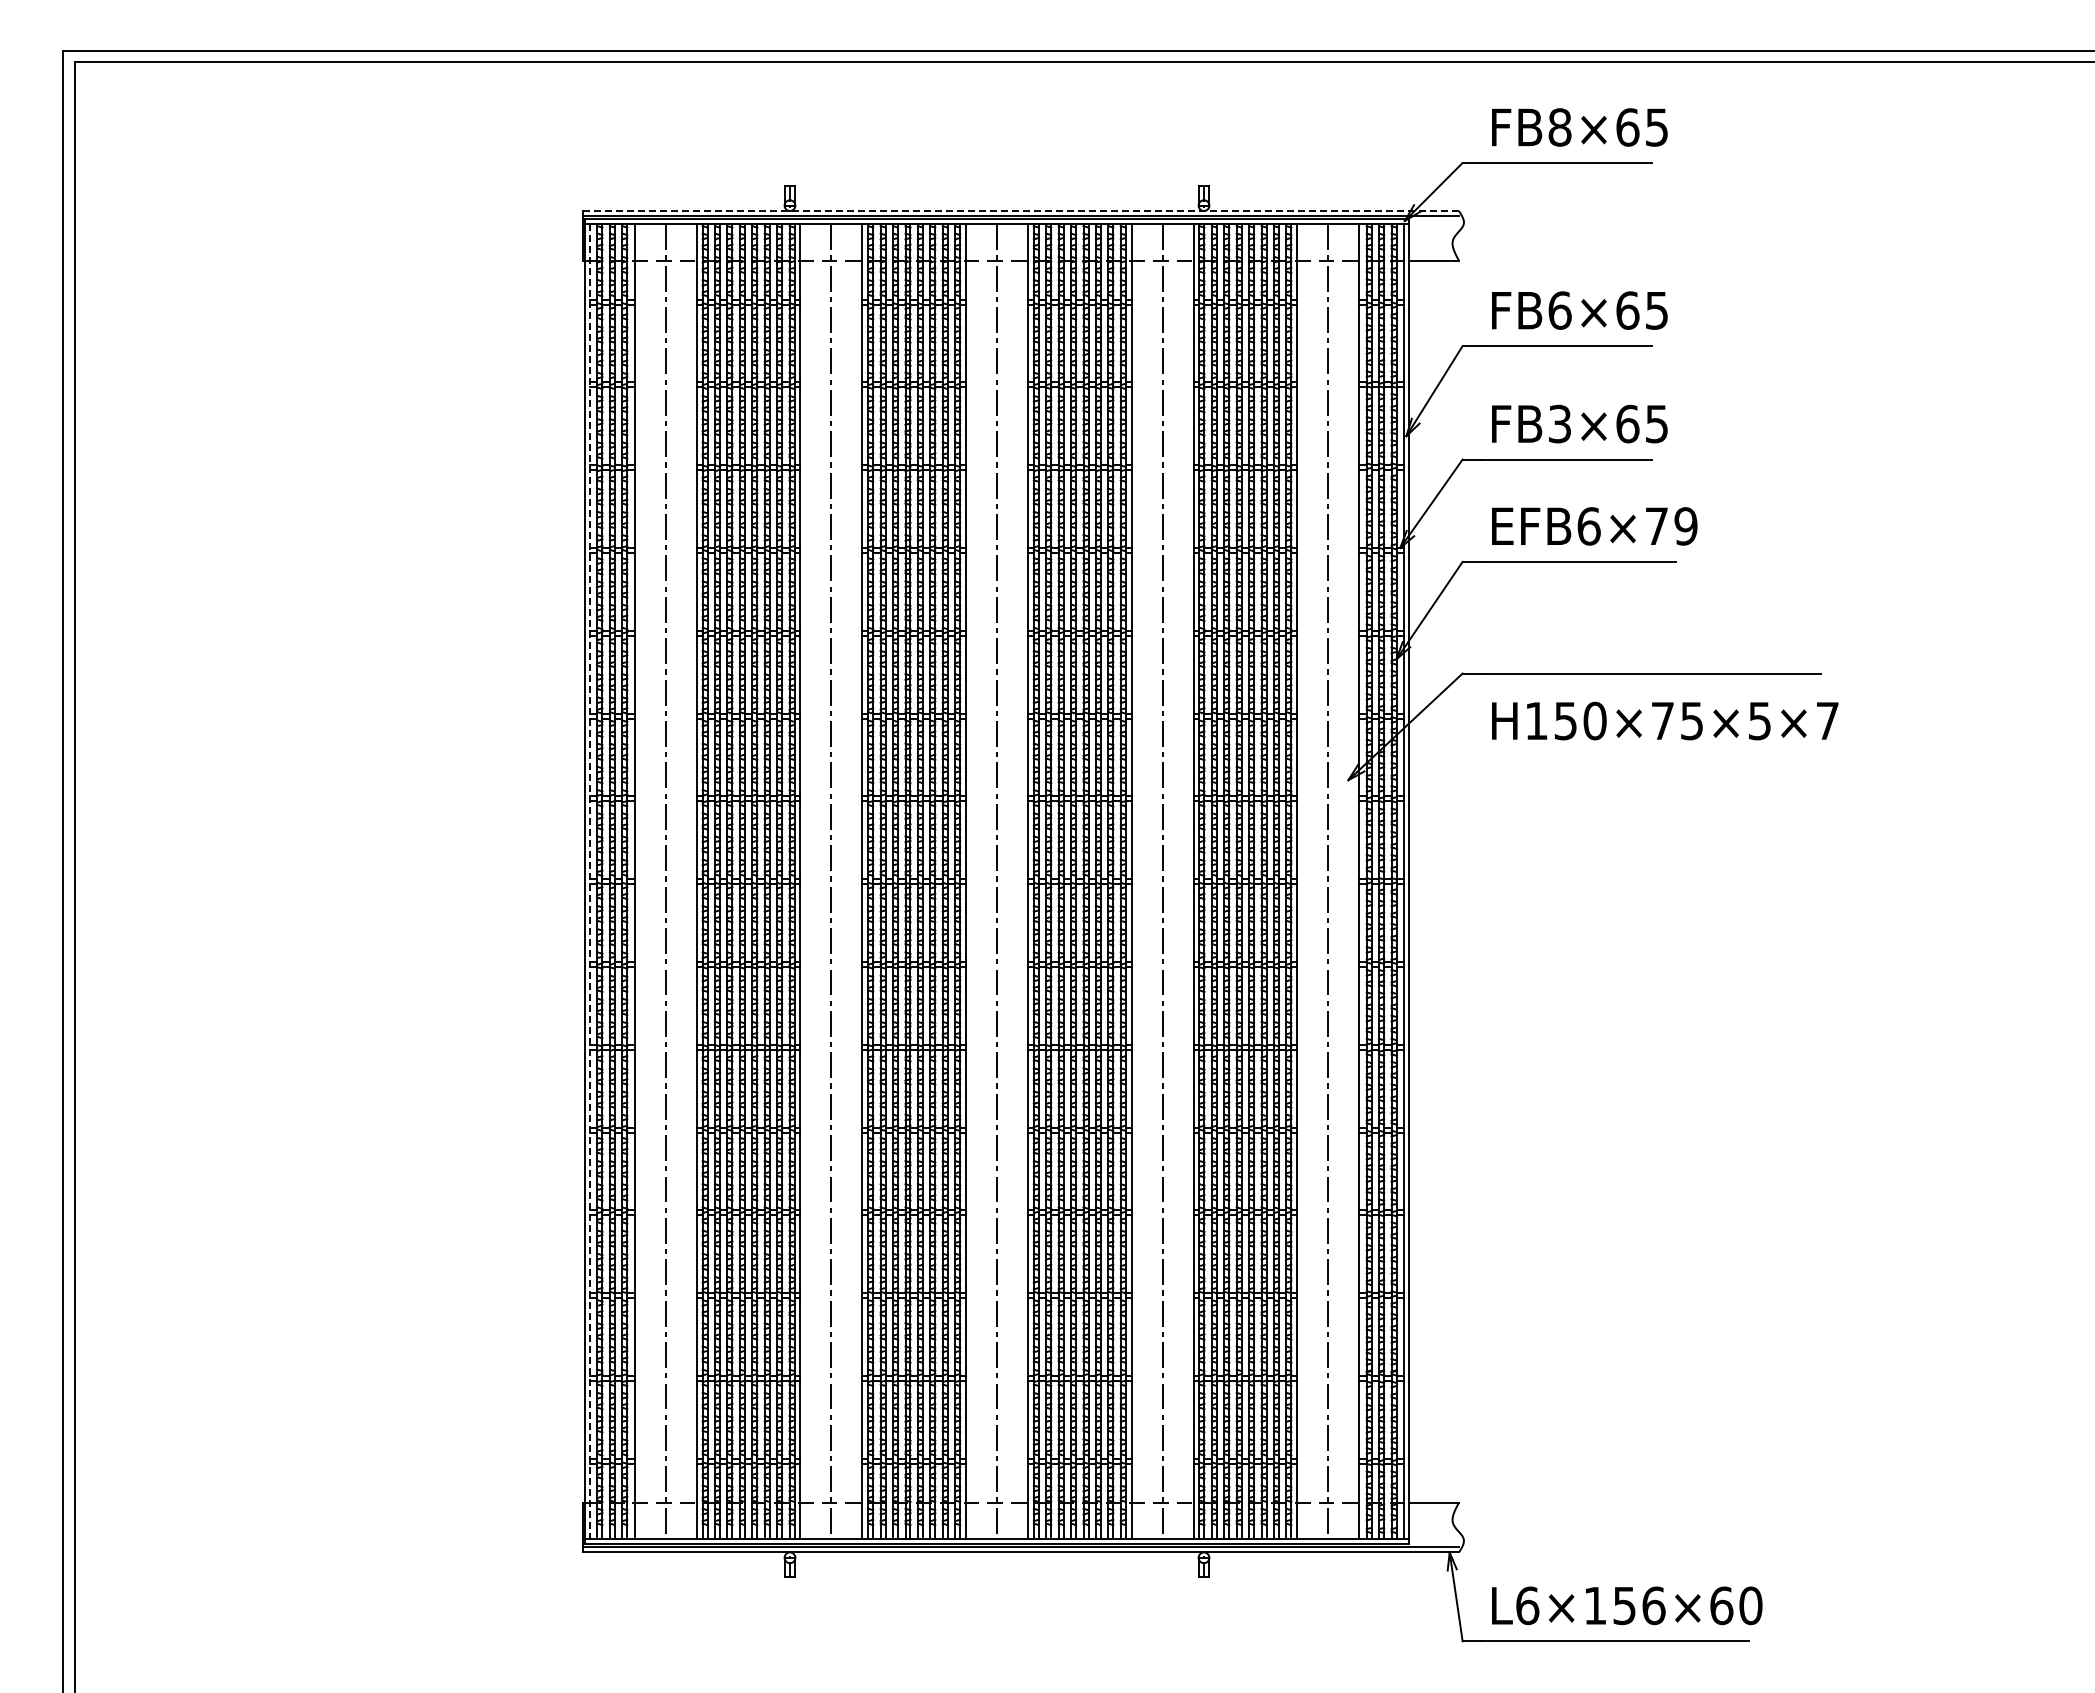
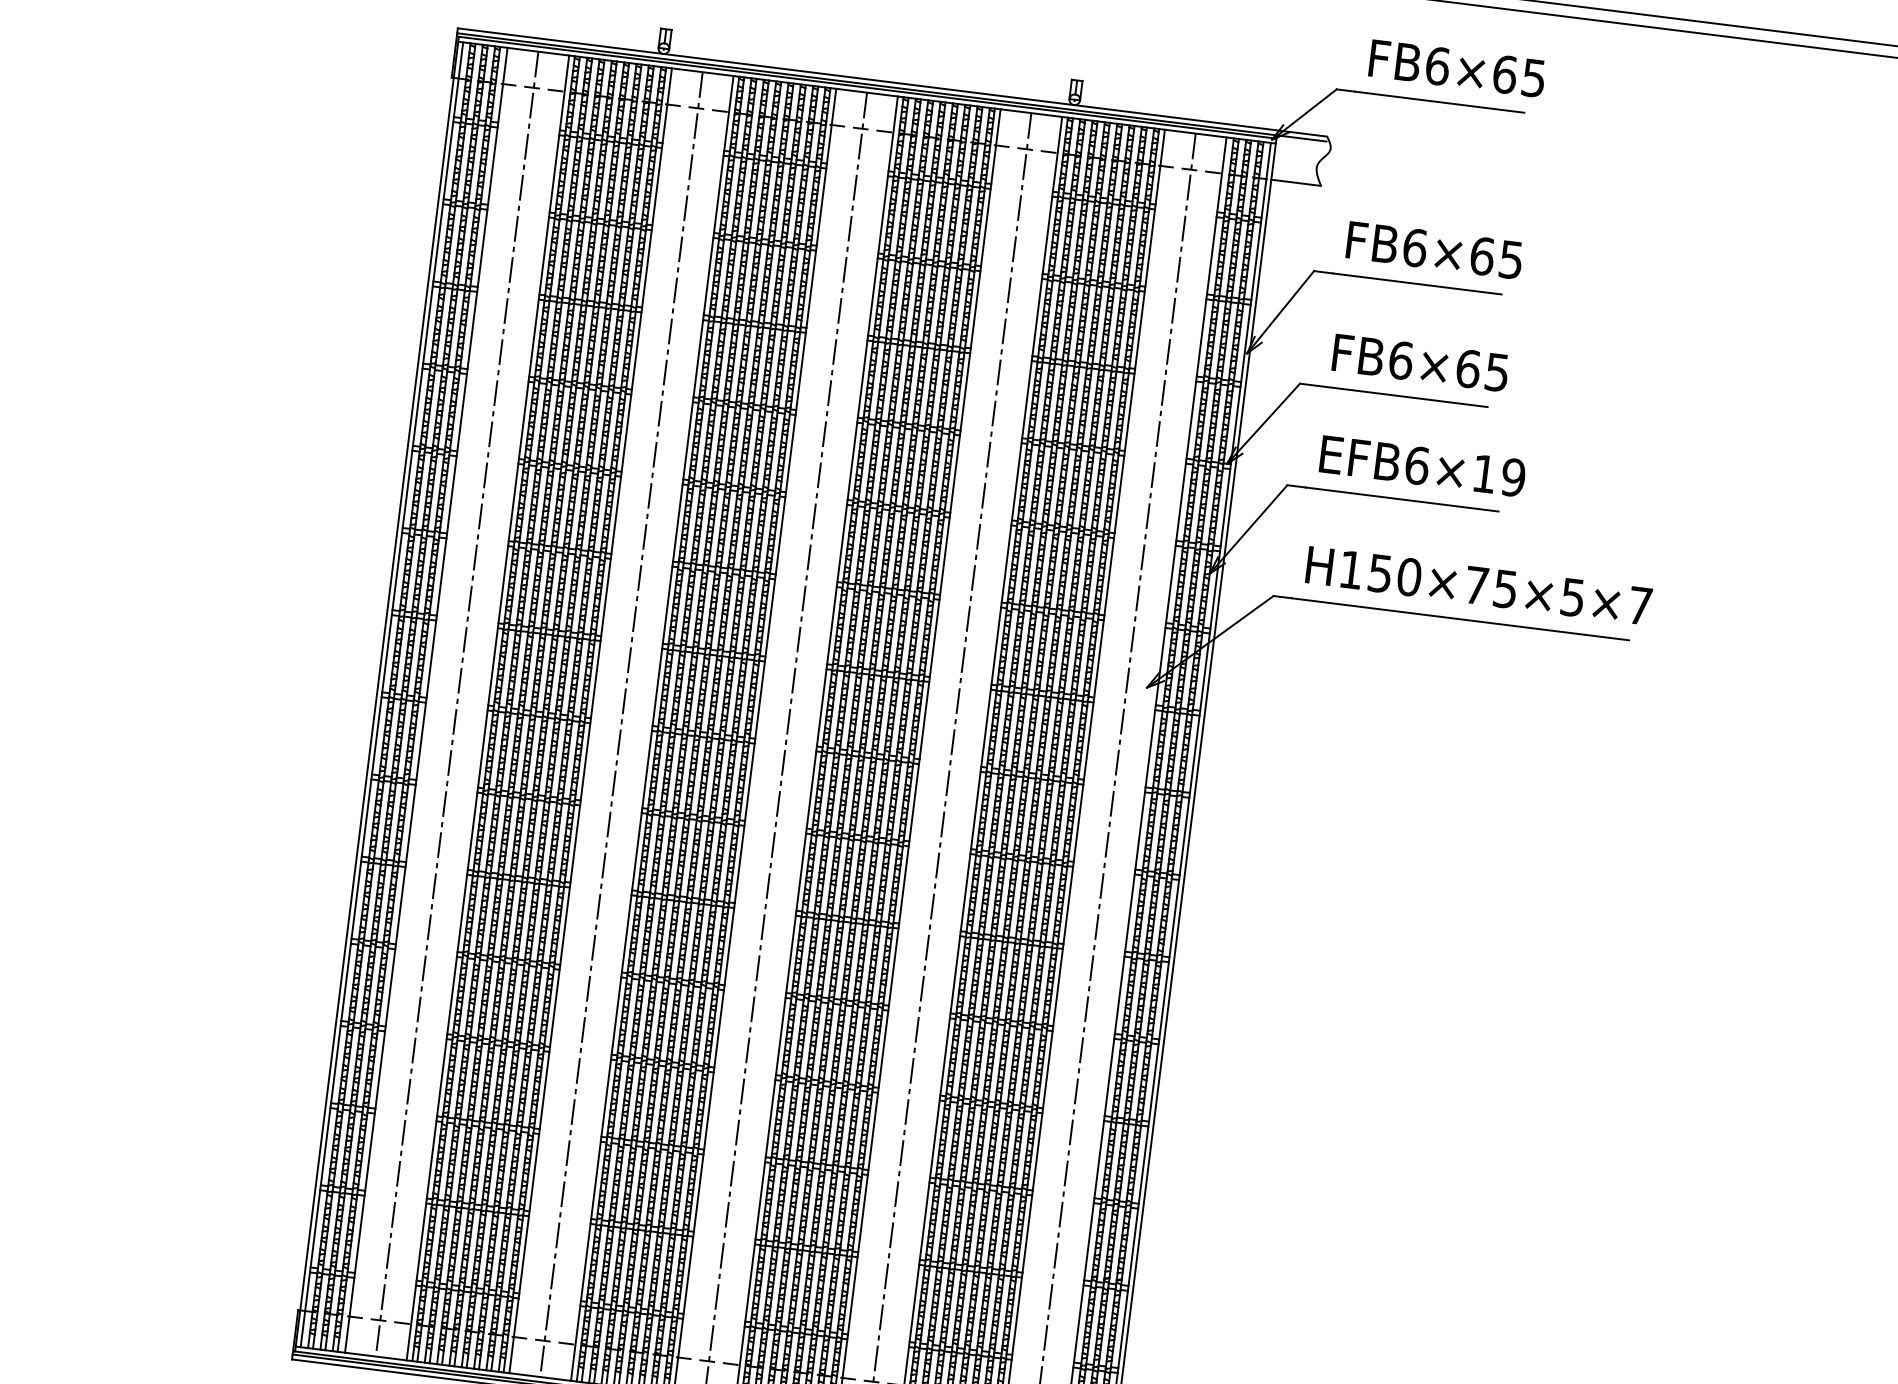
text: (1559, 127) -> (1437, 66), FB8×65 -> FB6×65
line: (1020, 211) -> (891, 82), dashed -> solid
text: (1559, 423) -> (1400, 359), FB3×65 -> FB6×65
text: (1656, 525) -> (1484, 473), EFB6×79 -> EFB6×19
text: (1665, 720) -> (1479, 585), moved
line: (590, 882) -> (382, 695), dashed -> solid

